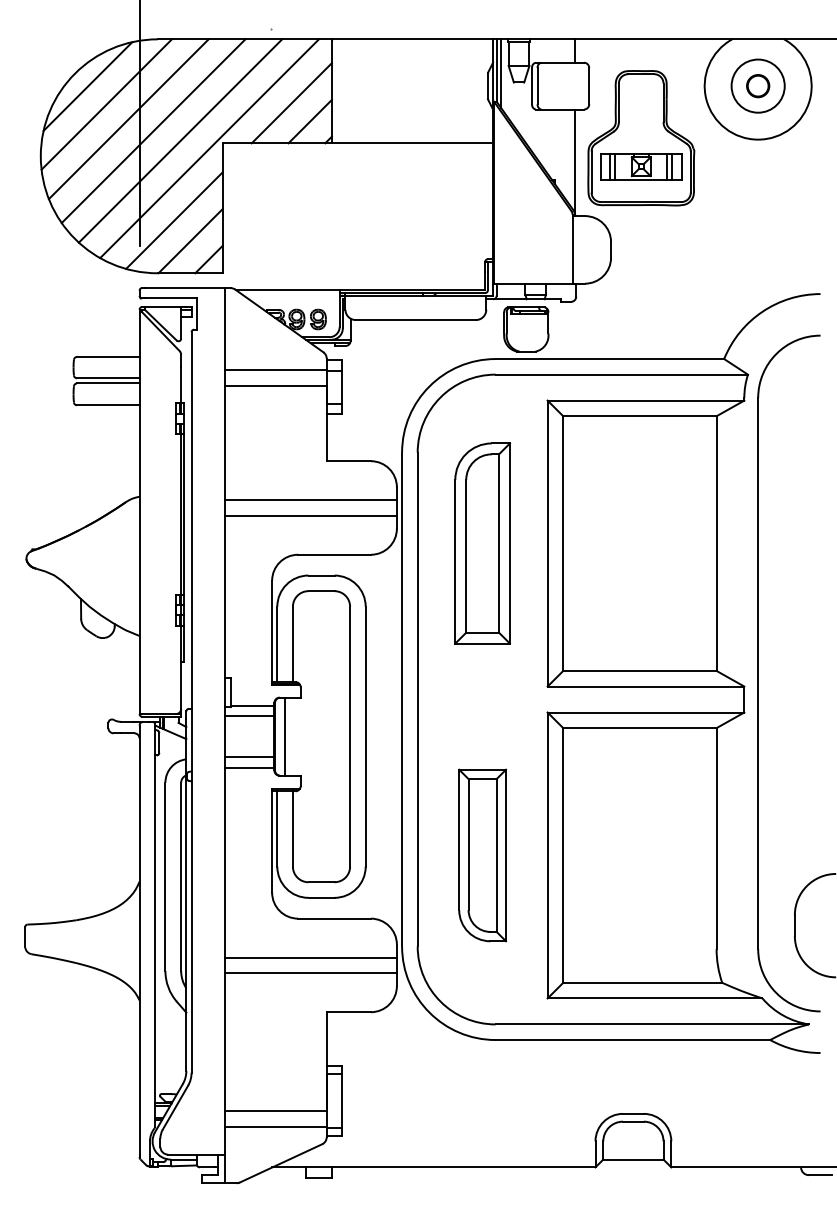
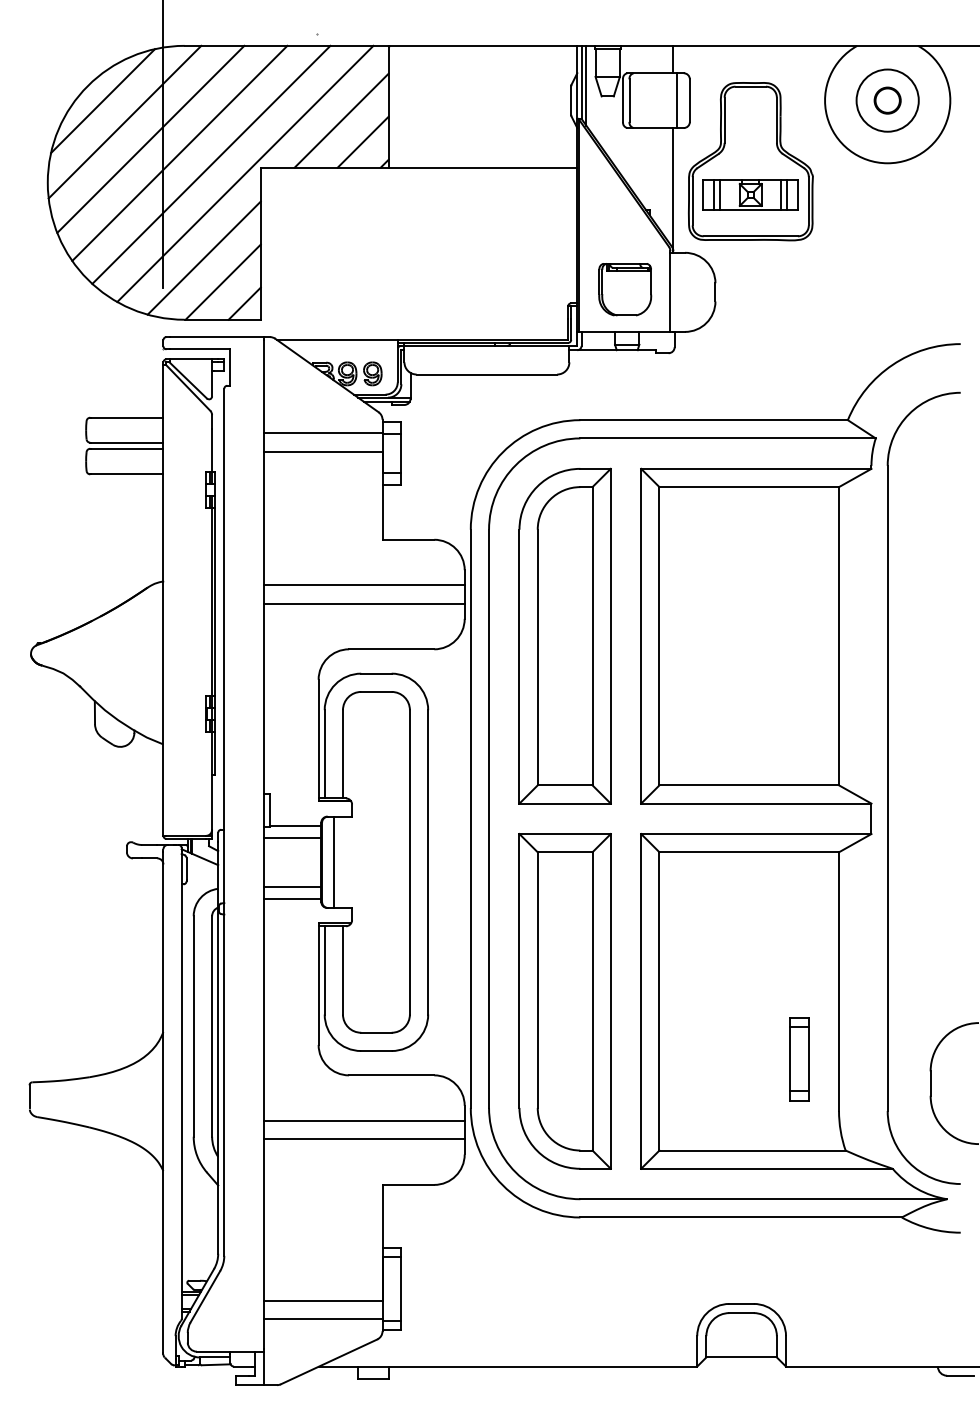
line: (578, 86) -> (677, 100), added
part: (526, 329) -> (625, 289), moved
part: (482, 542) -> (564, 635), size x1.43
part: (482, 855) -> (564, 1001), size x1.67
part: (682, 905) -> (799, 1059), added

